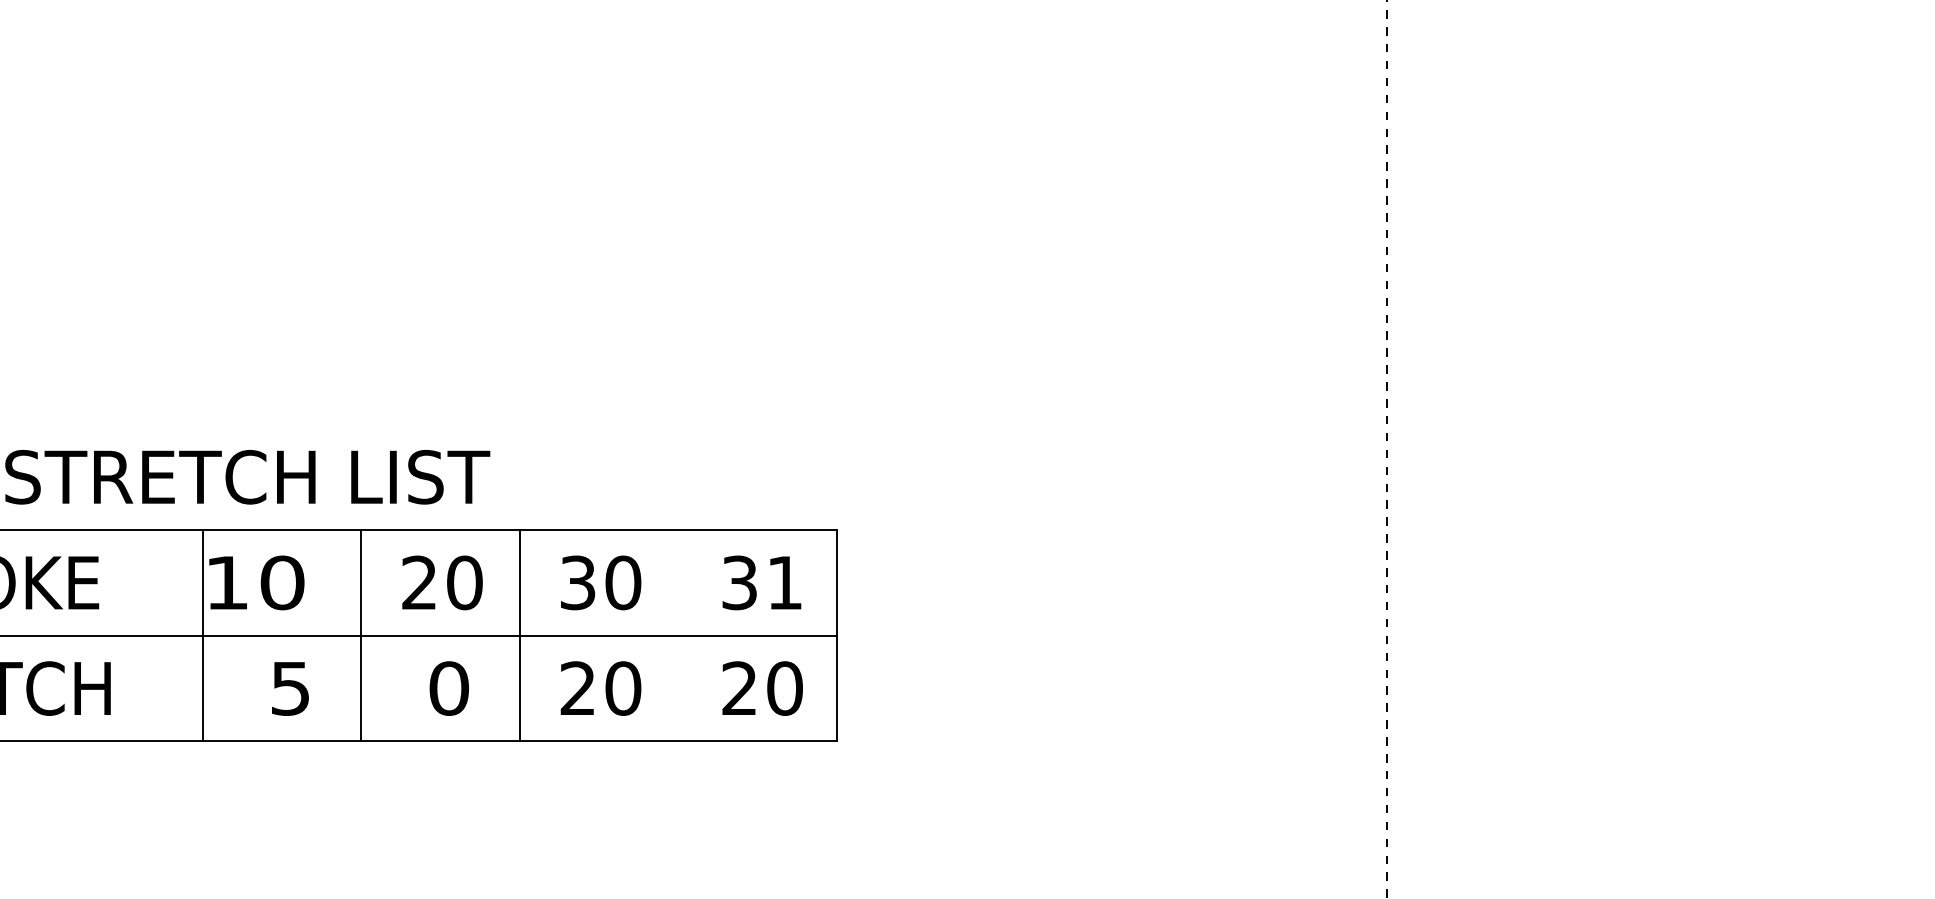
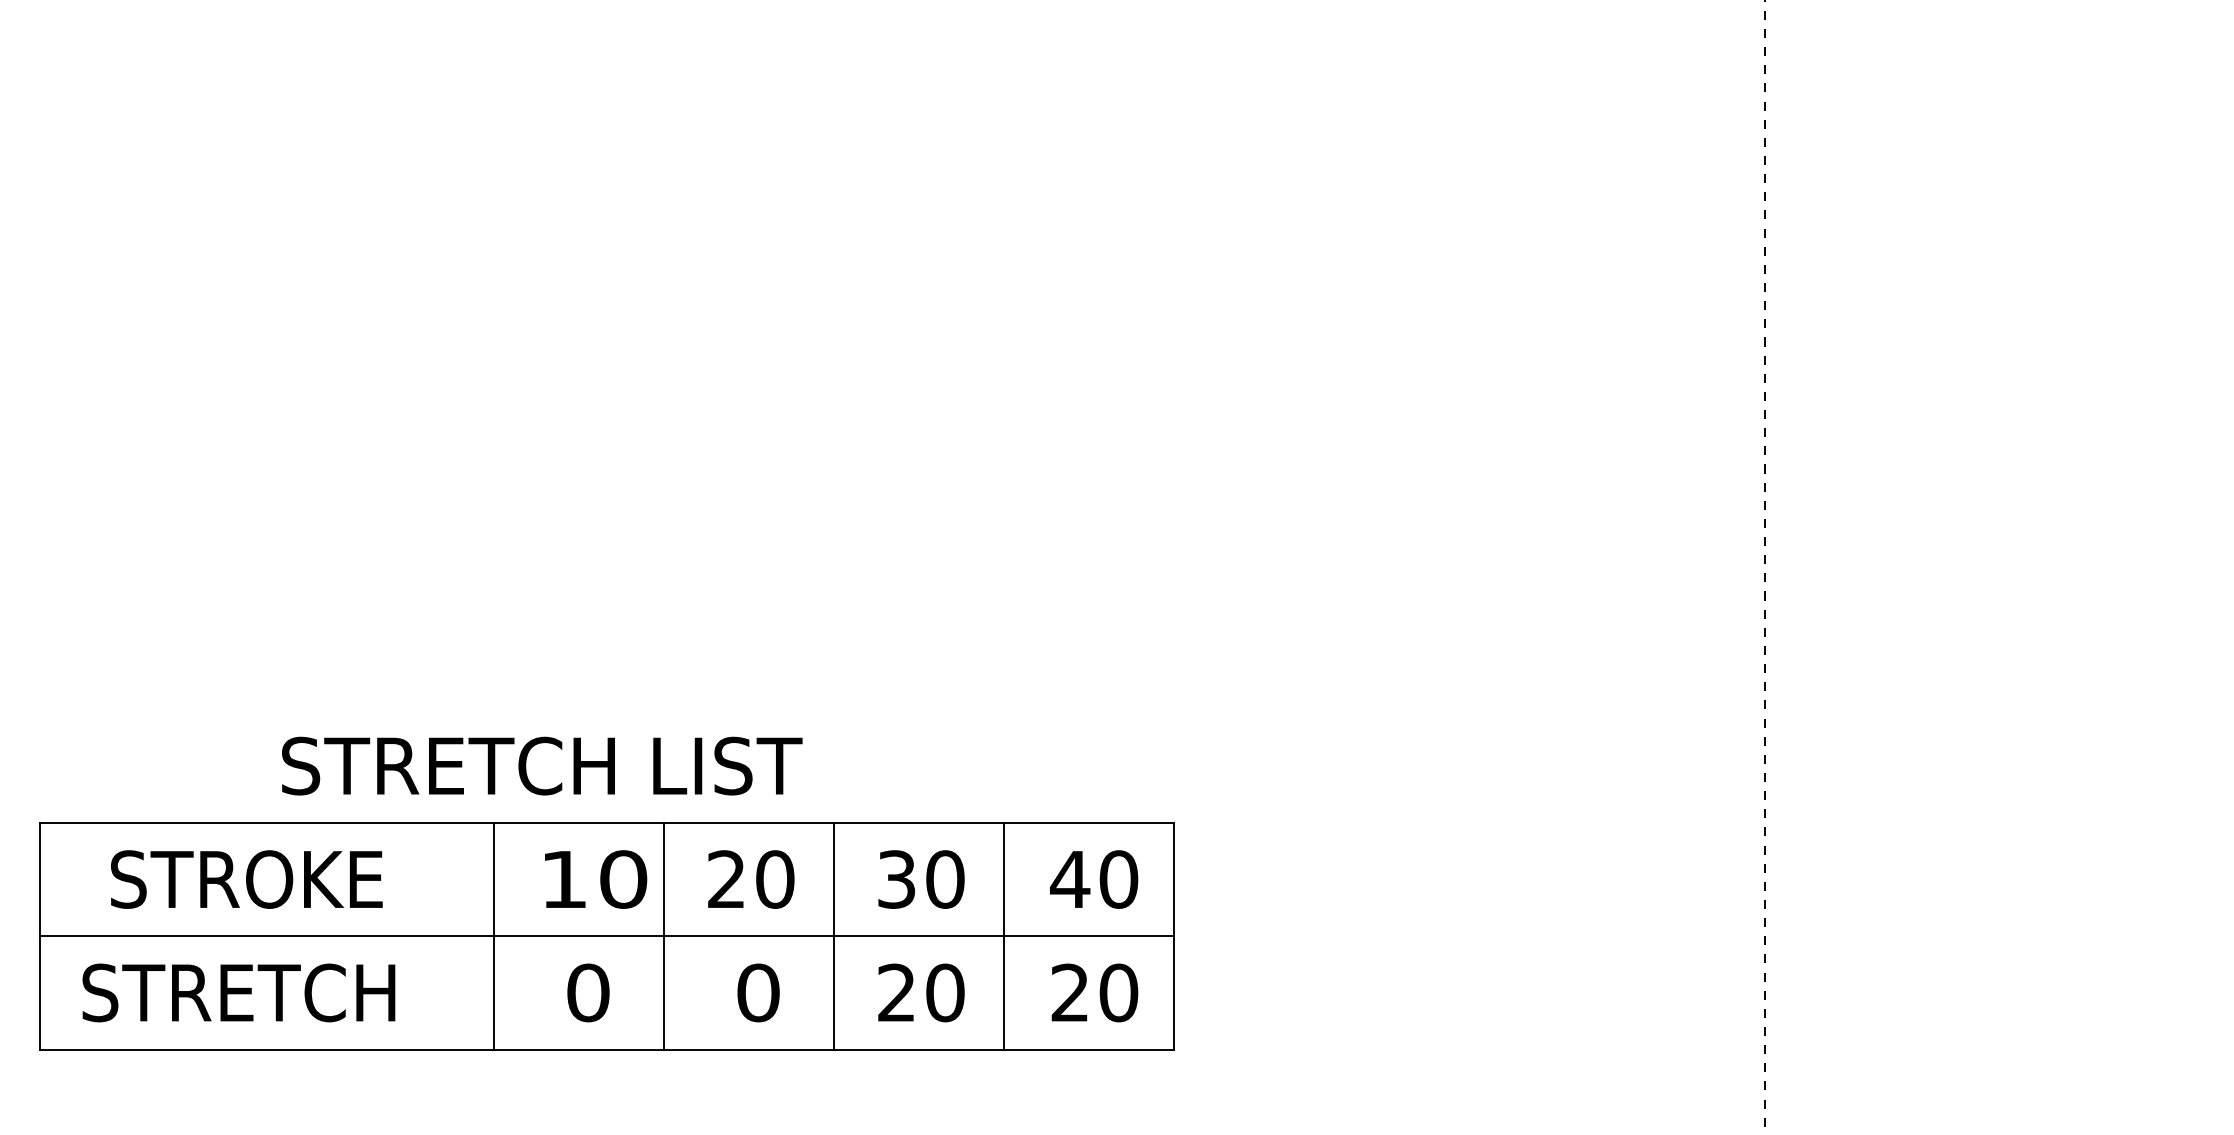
text: (257, 582) -> (596, 879), moved
text: (762, 582) -> (1094, 879), 31 -> 40
line: (678, 635) -> (1004, 935), added
text: (290, 688) -> (588, 992), 5 -> 0

